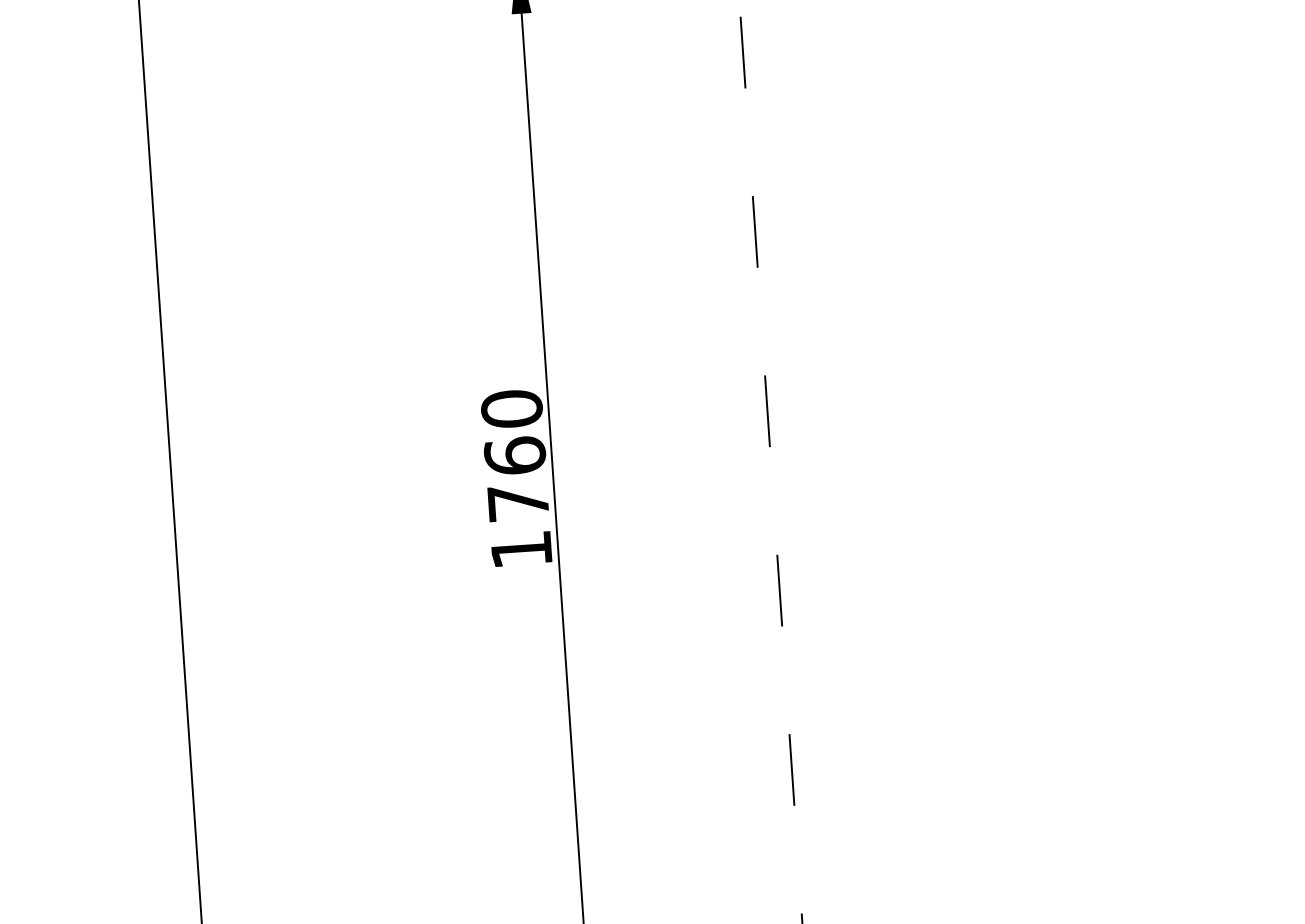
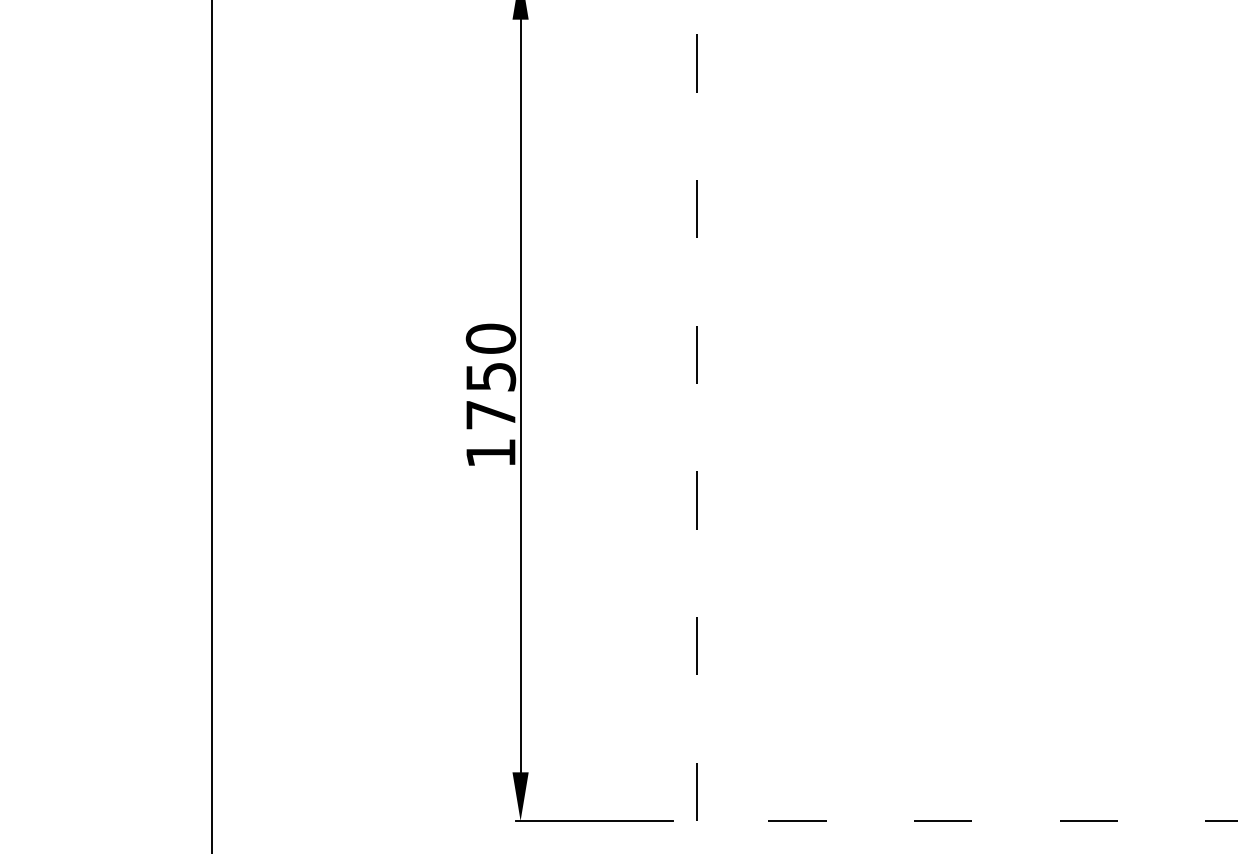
text: (514, 455) -> (490, 376), 1760 -> 1750

